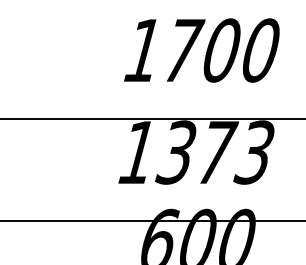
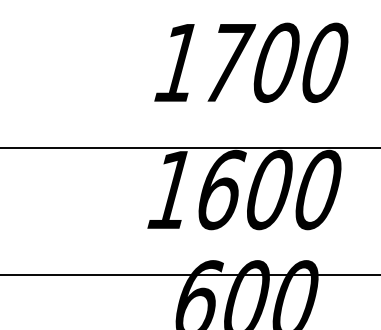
text: (214, 152) -> (267, 189), 1373 -> 1600

